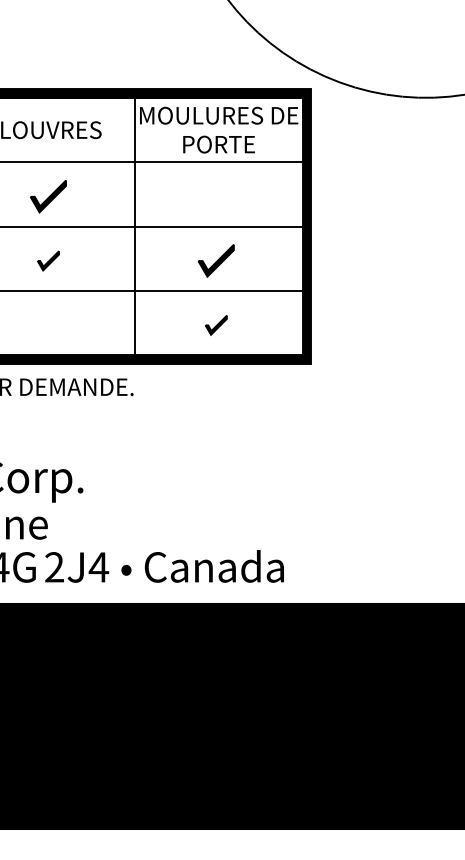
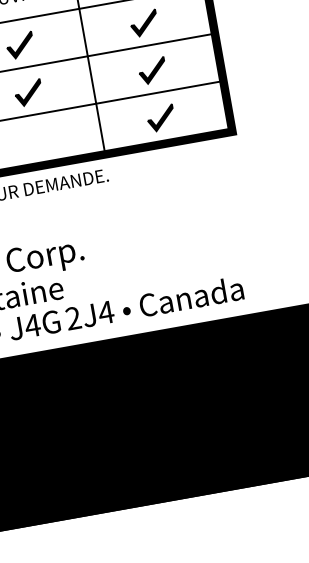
part: (215, 196) -> (143, 23), added
part: (48, 260) -> (28, 92), size x1.67
part: (216, 325) -> (161, 118), size x1.67

